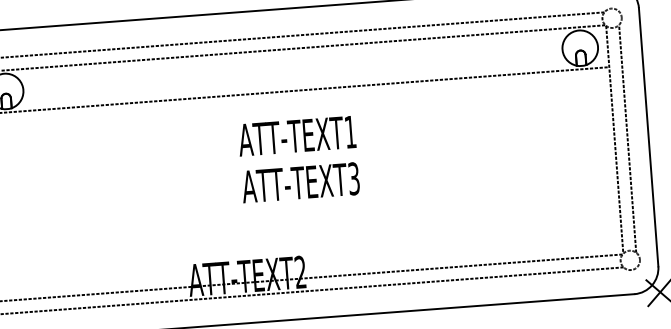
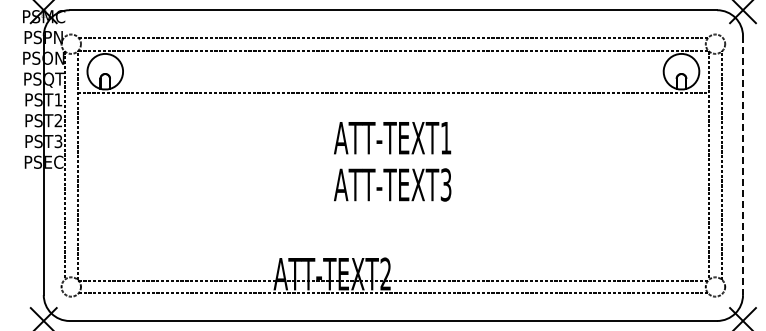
line: (649, 138) -> (743, 166), solid -> dashed

